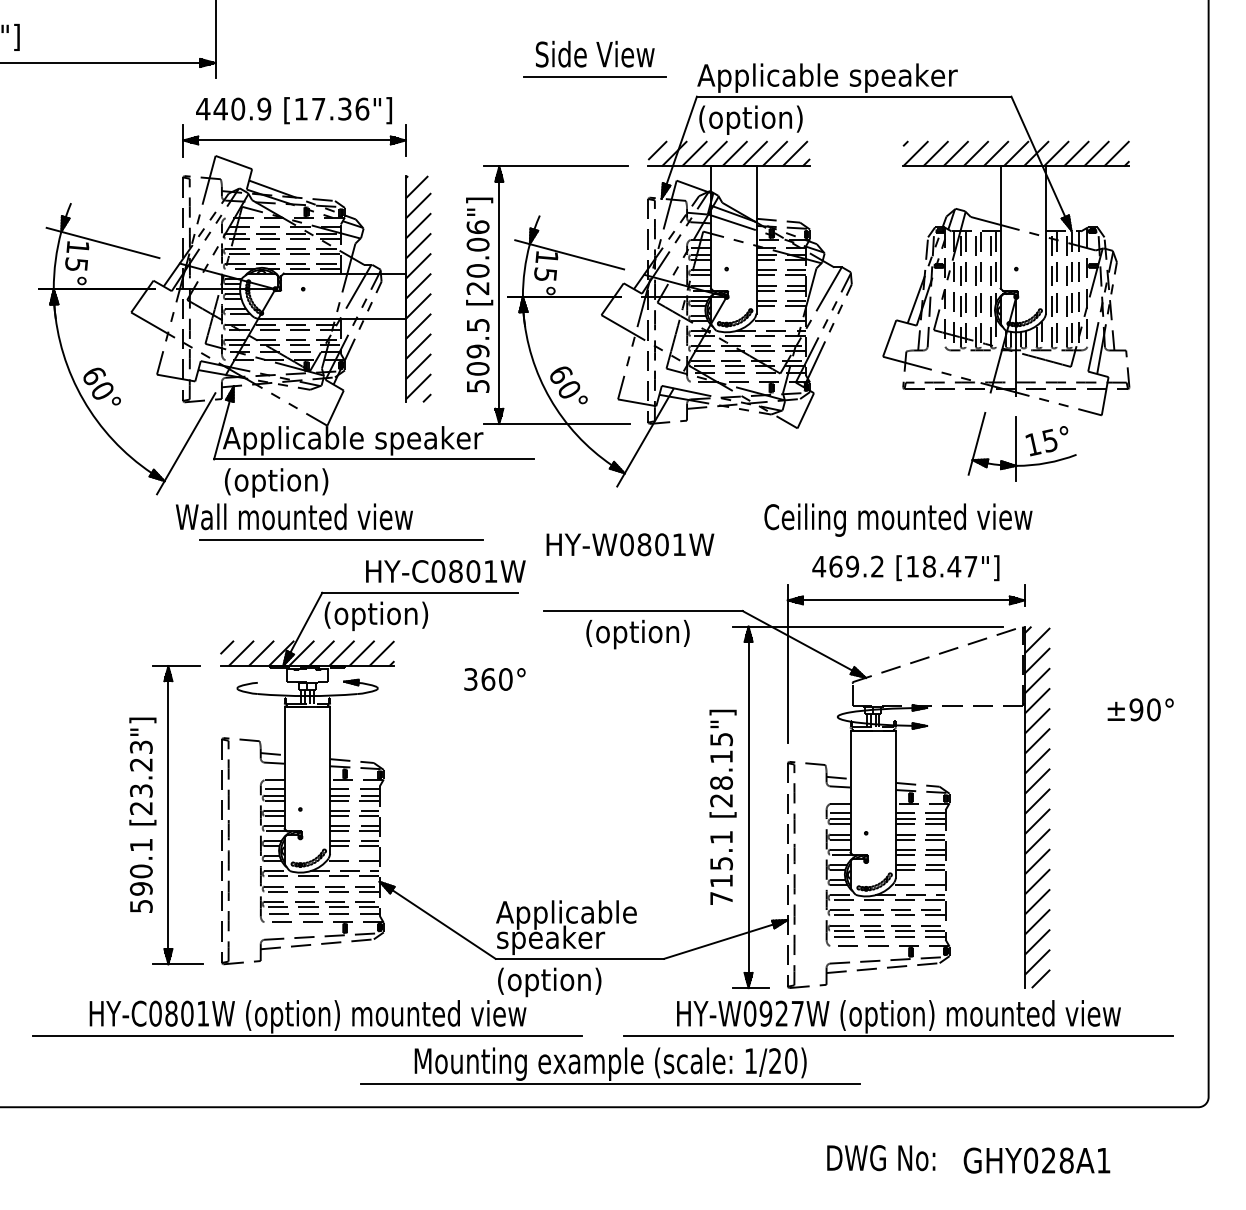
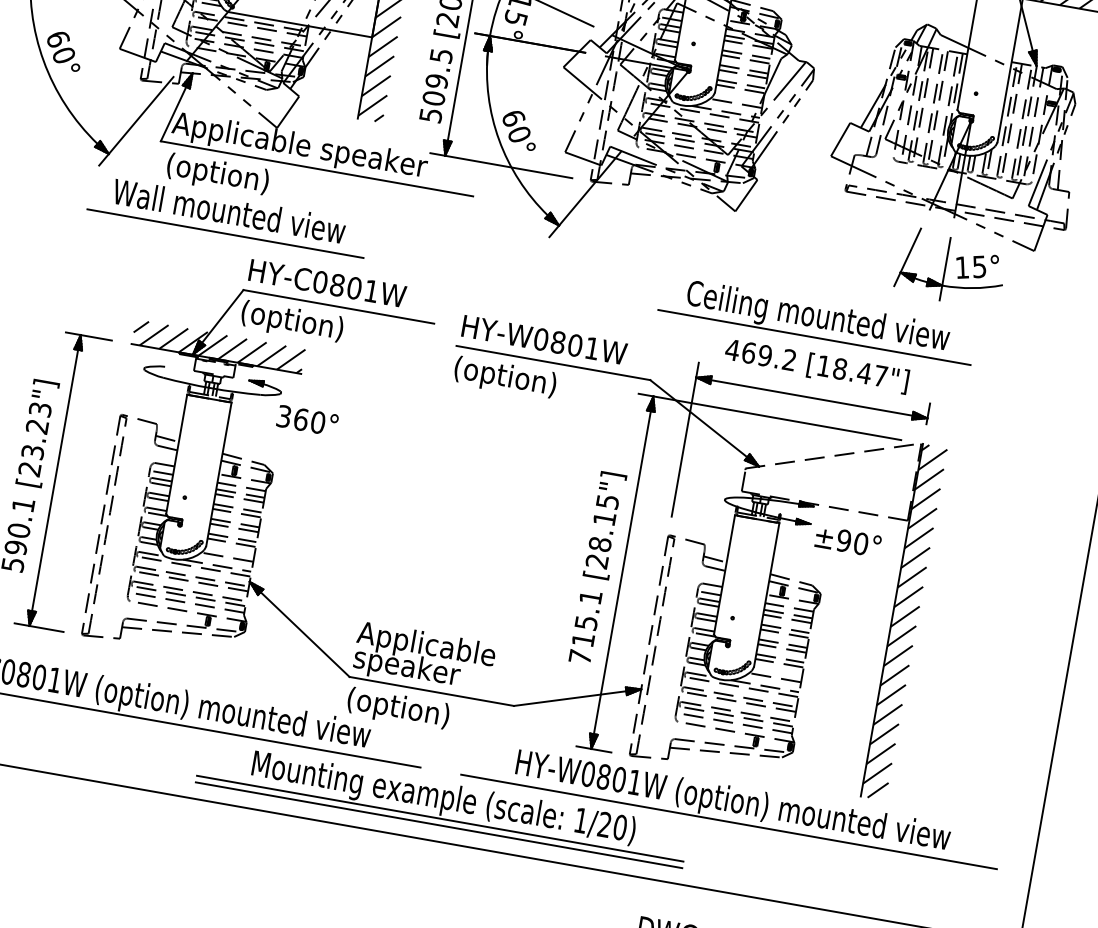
line: (341, 539) -> (225, 233), moved
line: (898, 539) -> (814, 337), added
text: (630, 544) -> (544, 339), moved
text: (445, 571) -> (327, 283), moved
text: (637, 634) -> (504, 378), moved
text: (494, 679) -> (307, 420), moved
text: (1140, 709) -> (848, 541), moved
text: (781, 1013) -> (619, 779), HY-W0927W -> HY-W0801W
line: (610, 1090) -> (438, 825), added

